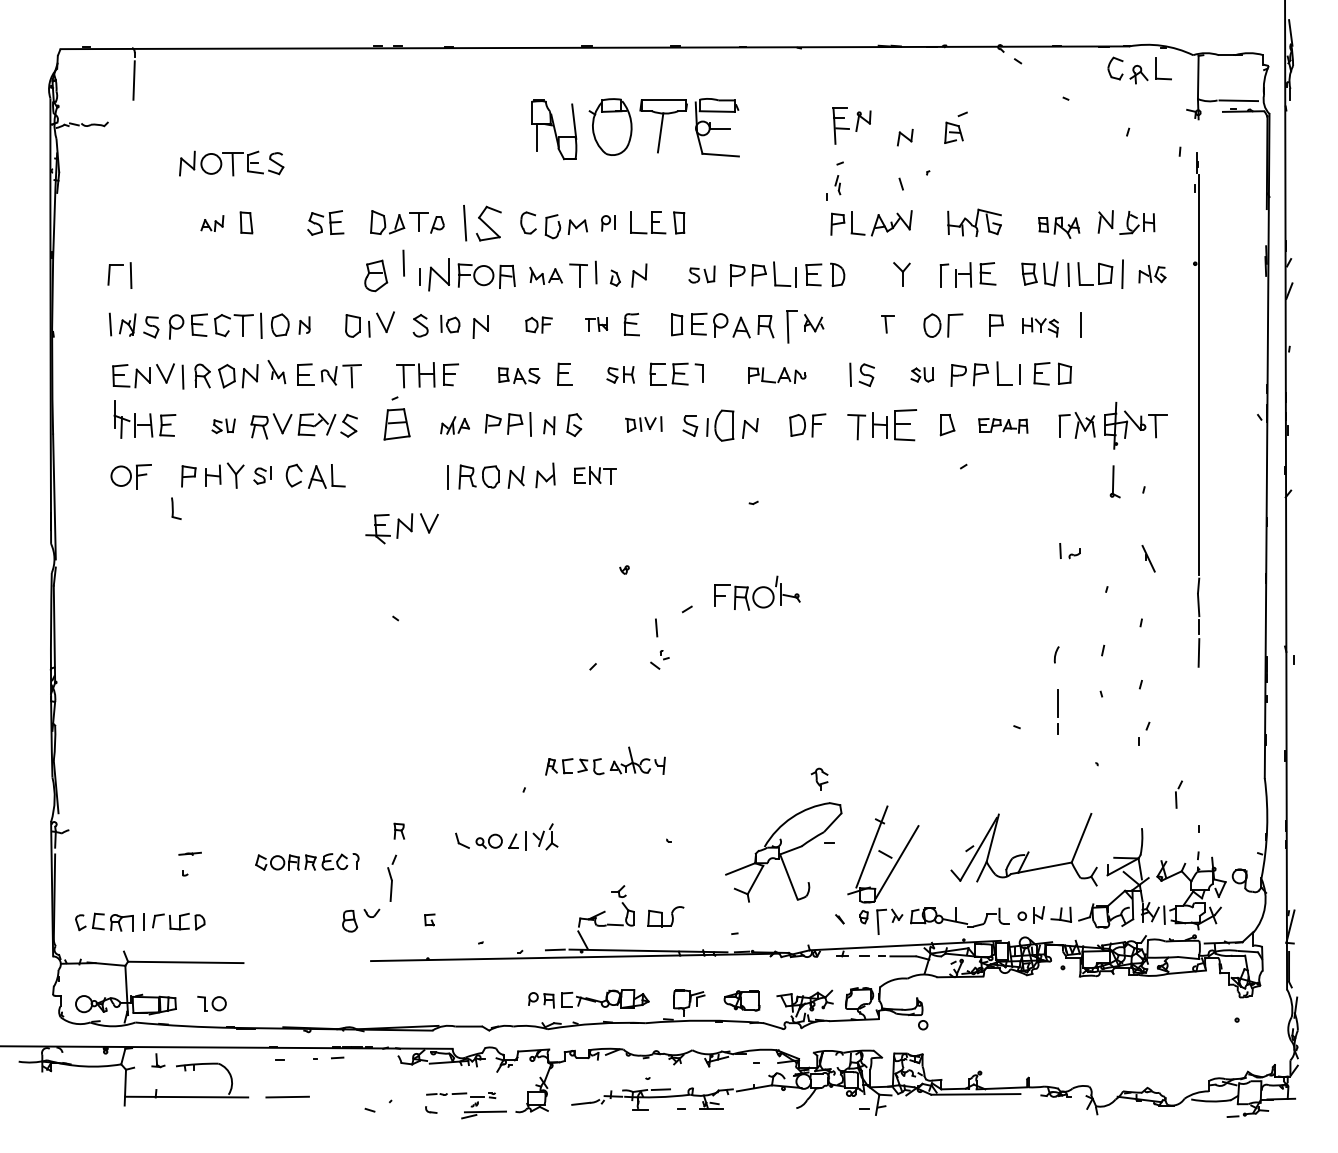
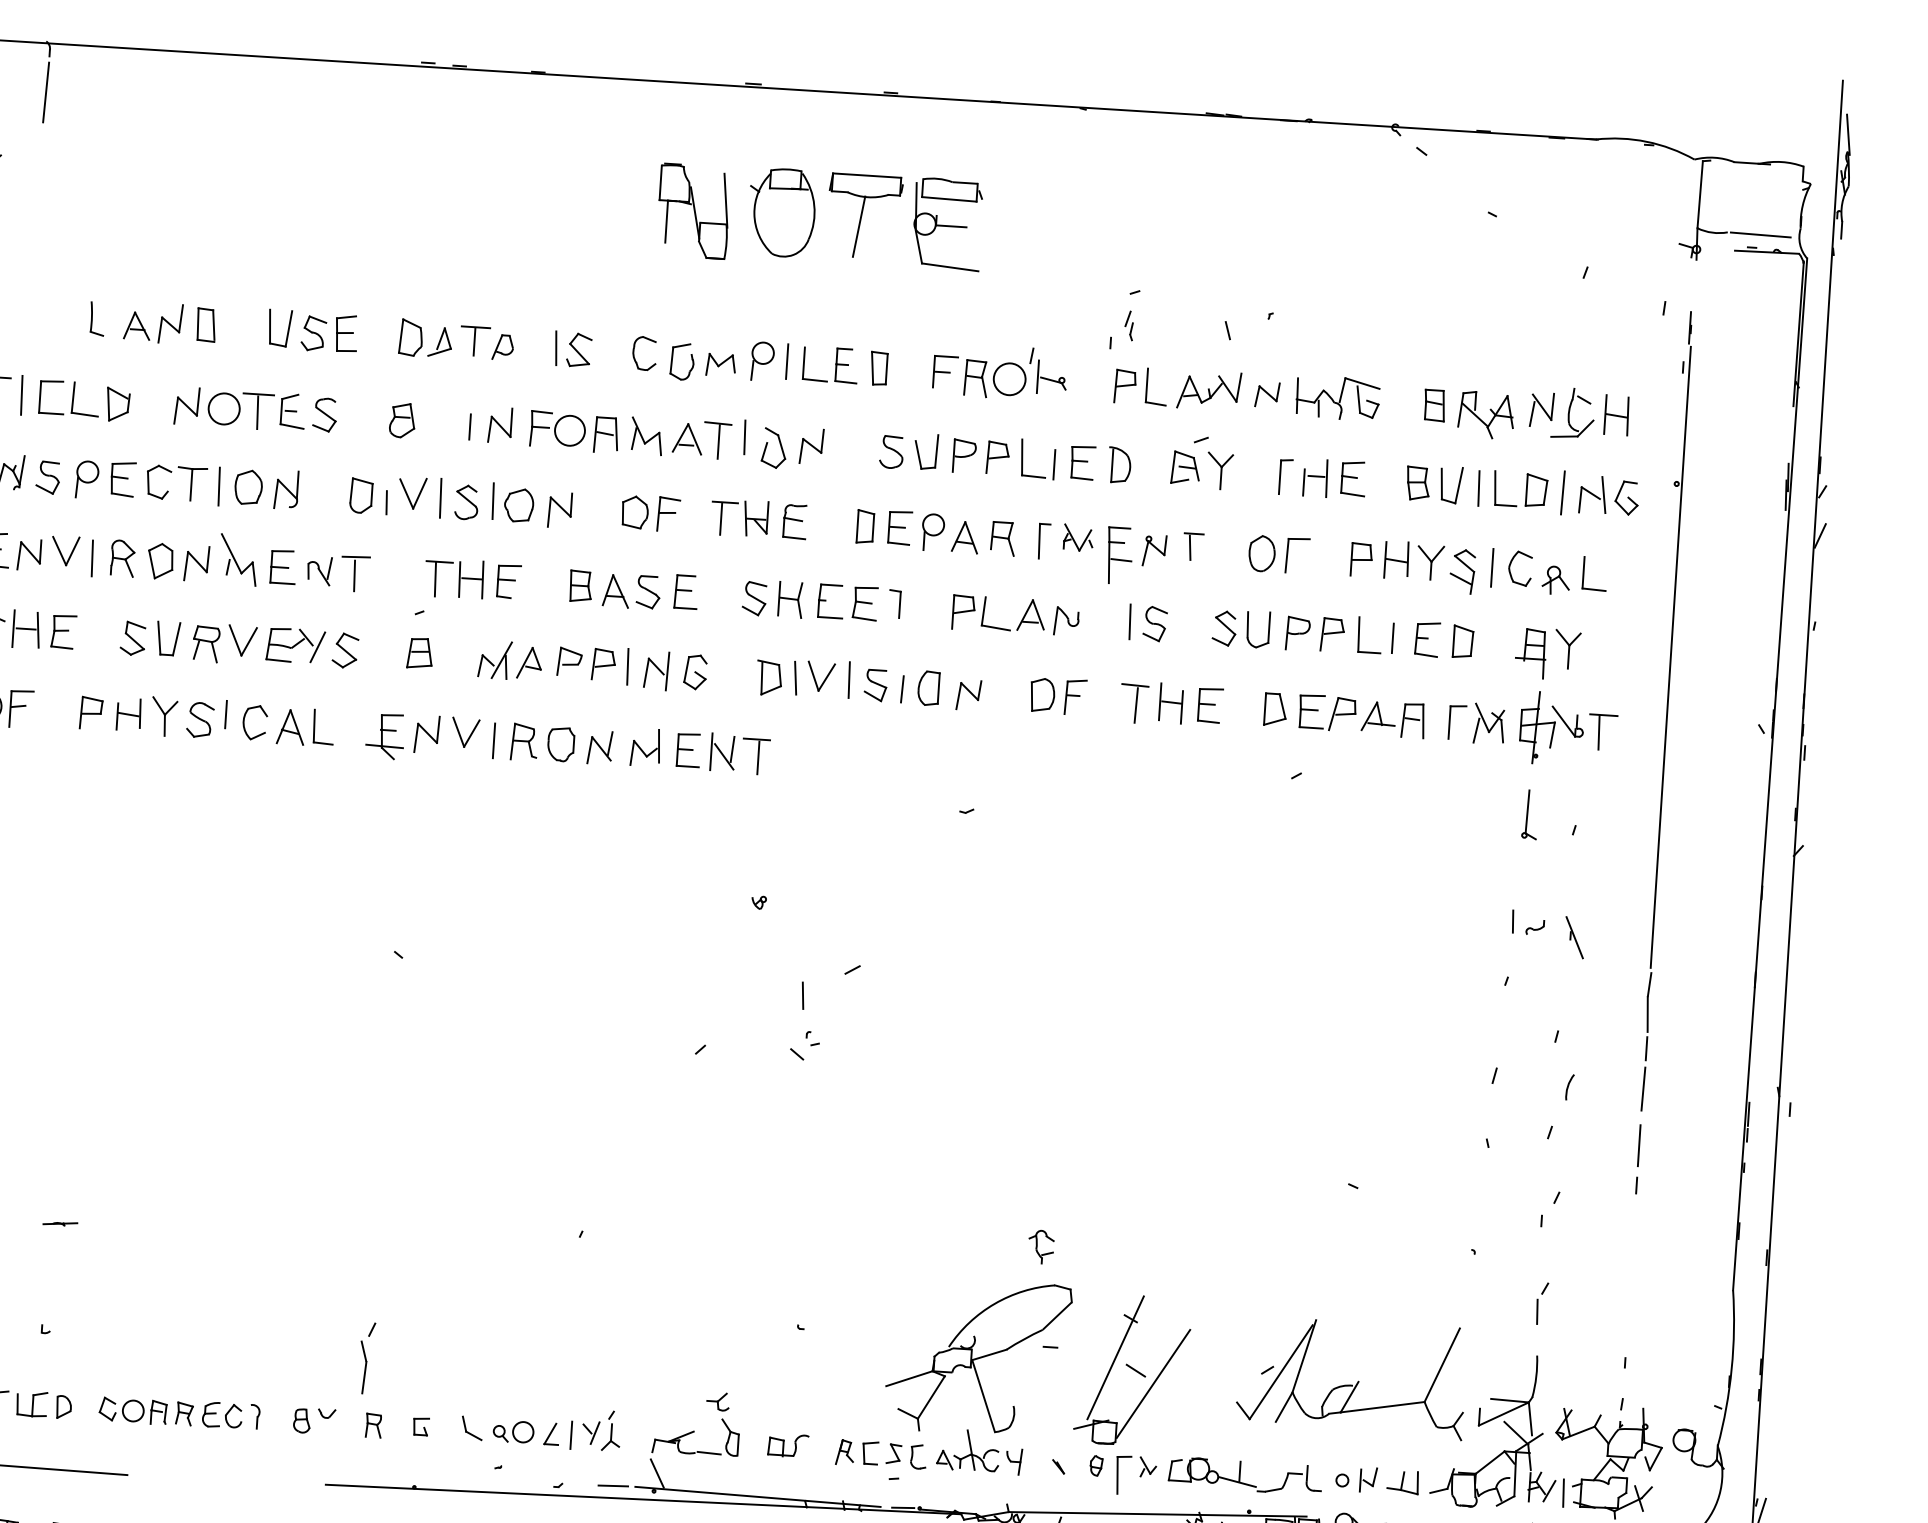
part: (1139, 70) -> (1557, 574), moved
part: (851, 125) -> (1135, 556), moved
part: (955, 127) -> (1188, 459), moved
part: (905, 137) -> (1267, 394), moved
part: (231, 163) -> (255, 410), moved
part: (293, 221) -> (279, 327), added
part: (1137, 222) -> (1591, 413), size x1.43
part: (212, 223) -> (153, 322), size x1.67
part: (482, 223) -> (573, 349), size x0.62
part: (608, 223) -> (768, 362), size x1.67
part: (1058, 227) -> (1467, 413), size x1.43
line: (403, 262) -> (440, 497), moved
part: (1152, 273) -> (1609, 494), size x1.43
part: (165, 274) -> (75, 397), added
part: (438, 274) -> (499, 424), size x0.71
part: (701, 274) -> (908, 450), size x1.43
part: (375, 275) -> (401, 419), size x0.71
part: (545, 275) -> (665, 436), size x1.43
part: (615, 277) -> (774, 446), size x1.67
part: (450, 323) -> (513, 501), size x1.43
part: (538, 324) -> (650, 512), size x1.43
part: (596, 324) -> (740, 518), size x1.67
part: (304, 325) -> (286, 490), size x1.43
part: (792, 326) -> (1044, 540), size x0.71
part: (1040, 327) -> (1429, 567), size x1.67
part: (276, 371) -> (238, 559), size x1.43
part: (620, 374) -> (772, 598), size x1.43
part: (922, 374) -> (1241, 628), size x1.67
part: (518, 375) -> (613, 589), size x1.43
part: (777, 375) -> (1016, 615), size x1.43
part: (1119, 377) -> (1547, 653), added
part: (396, 424) -> (419, 653), size x0.62
part: (643, 424) -> (803, 678), size x1.67
part: (905, 424) -> (1210, 704), size x0.71
part: (454, 425) -> (509, 660), size x1.43
part: (549, 425) -> (656, 670), size x1.43
part: (724, 425) -> (928, 687), size x0.71
part: (1003, 425) -> (1362, 715), size x1.67
part: (223, 426) -> (150, 639), size x1.67
part: (262, 475) -> (205, 719), size x1.43
part: (595, 475) -> (723, 752), size x1.43
part: (176, 508) -> (97, 318), moved
part: (401, 528) -> (421, 737), moved
part: (1069, 551) -> (1526, 923), moved
part: (757, 592) -> (1000, 371), moved
arc: (1056, 654) -> (1569, 1086), moved
line: (1057, 711) -> (1638, 1158), moved
part: (605, 760) -> (929, 1447), moved
part: (1178, 794) -> (1541, 1303), moved
part: (398, 830) -> (372, 1424), moved
part: (506, 836) -> (540, 1425), moved
line: (189, 853) -> (59, 1223), moved
part: (307, 861) -> (179, 1411), moved
part: (665, 916) -> (787, 1445), size x0.71
part: (360, 920) -> (313, 1420), size x0.71

